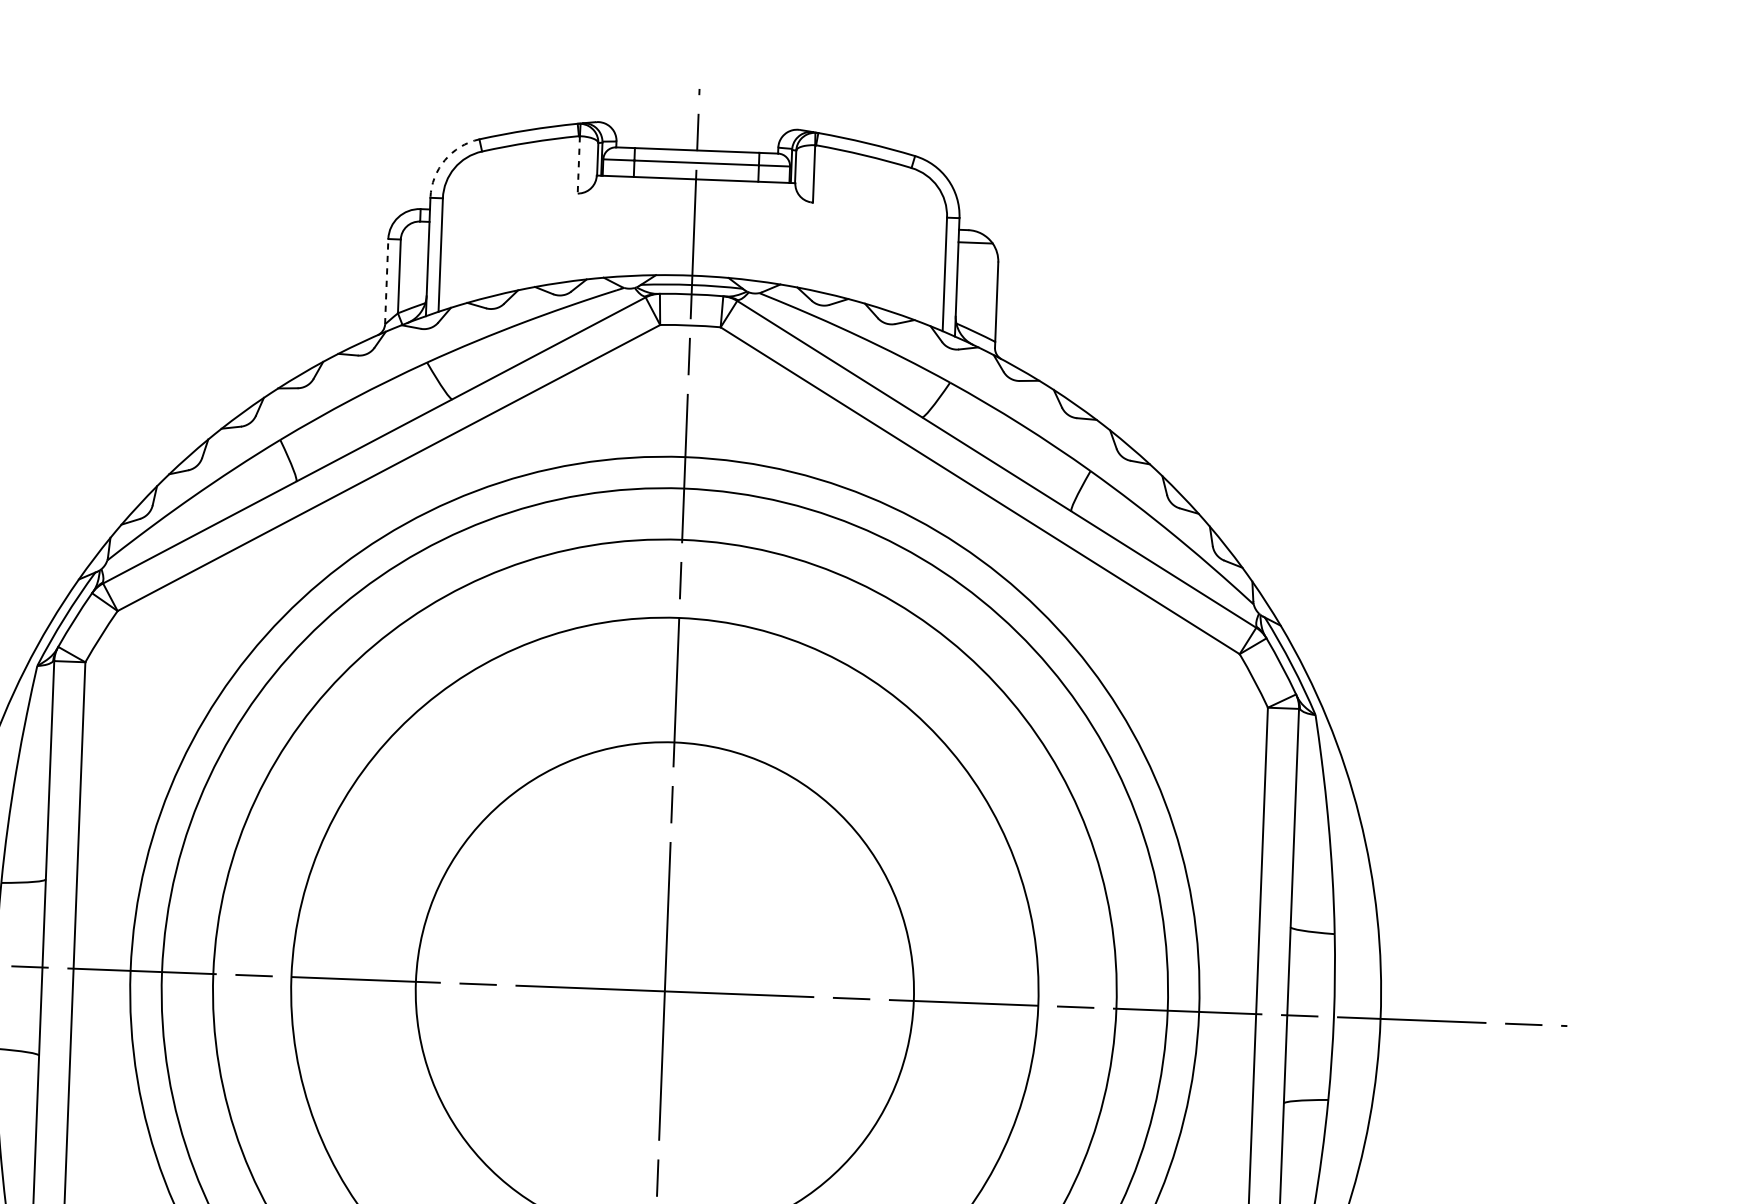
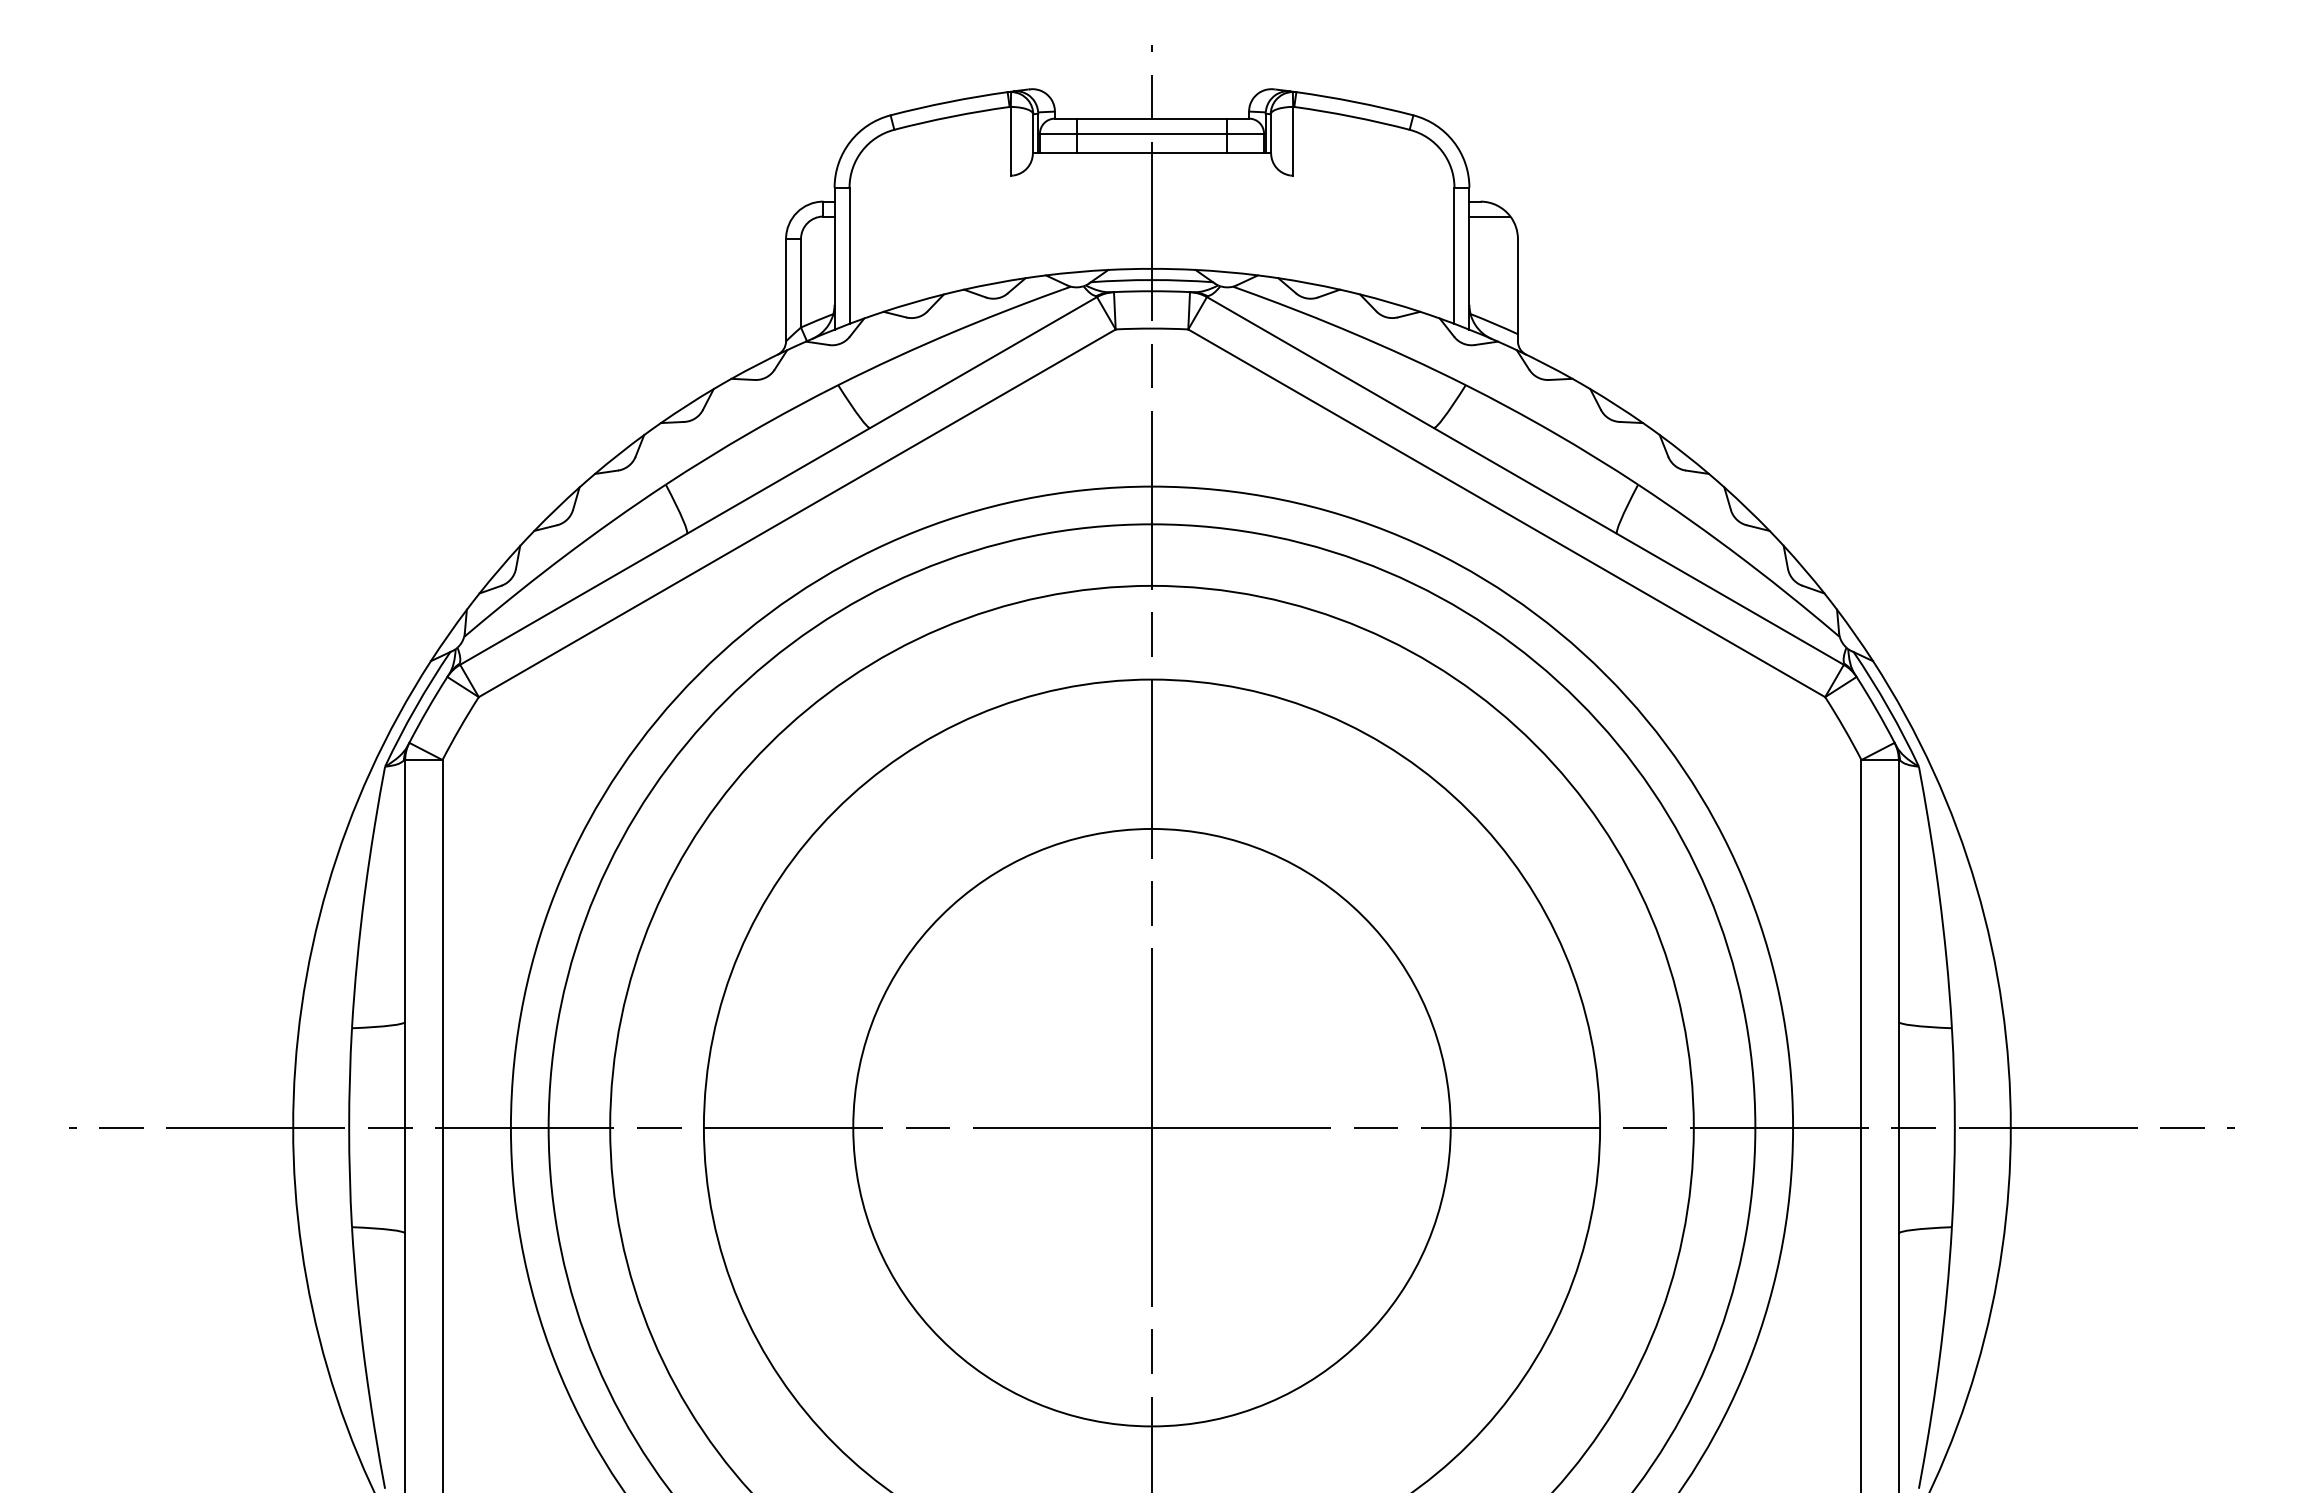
arc: (445, 159) -> (850, 141), dashed -> solid
line: (578, 164) -> (1010, 141), dashed -> solid
line: (387, 281) -> (786, 289), dashed -> solid

